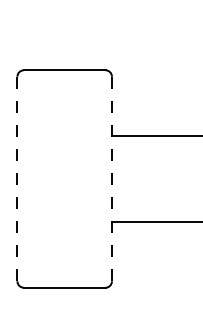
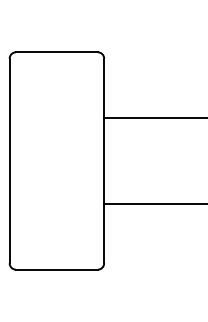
line: (17, 179) -> (9, 161), dashed -> solid
line: (112, 179) -> (104, 161), dashed -> solid

